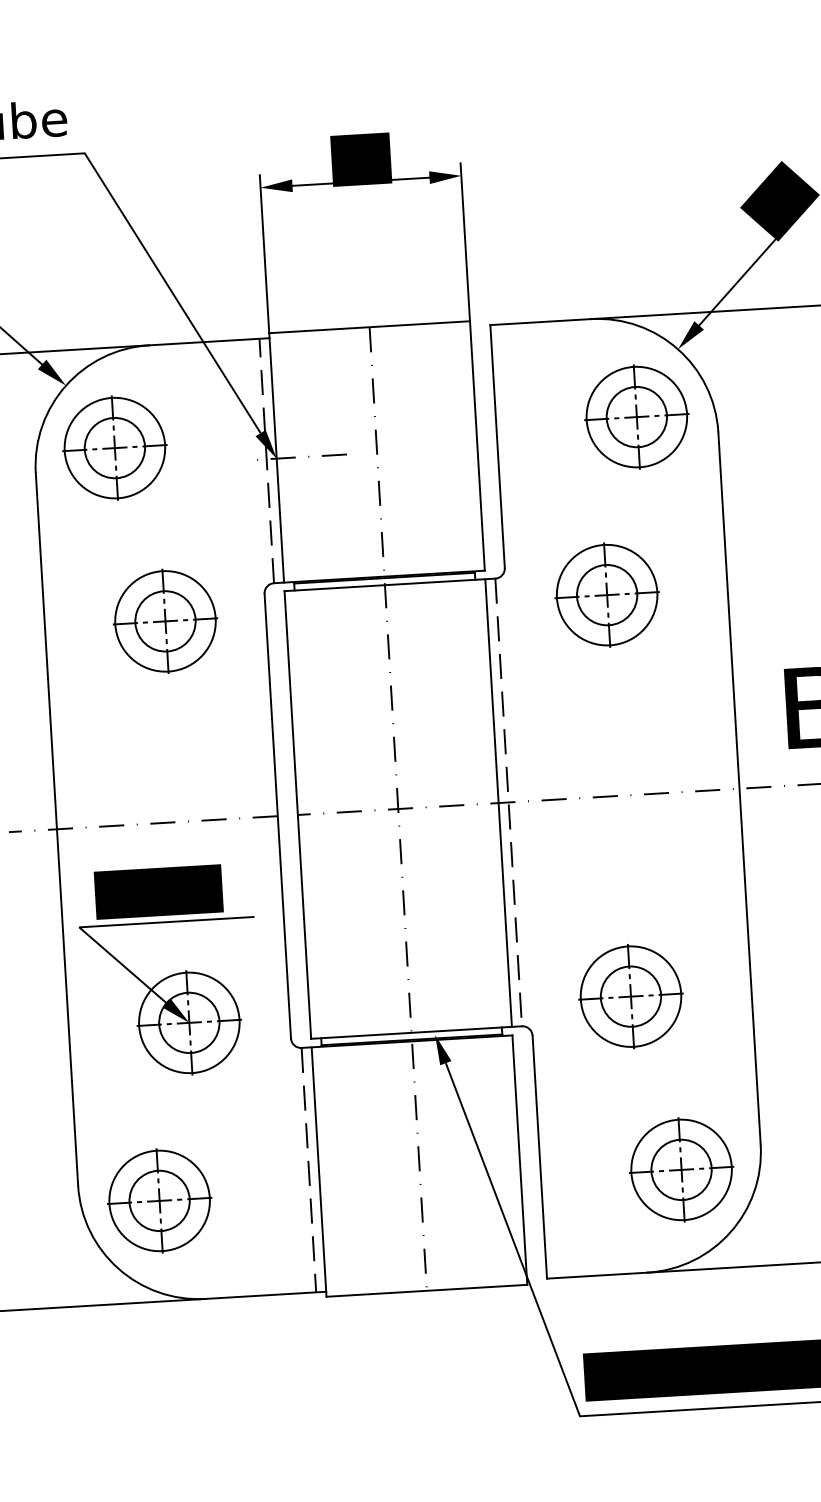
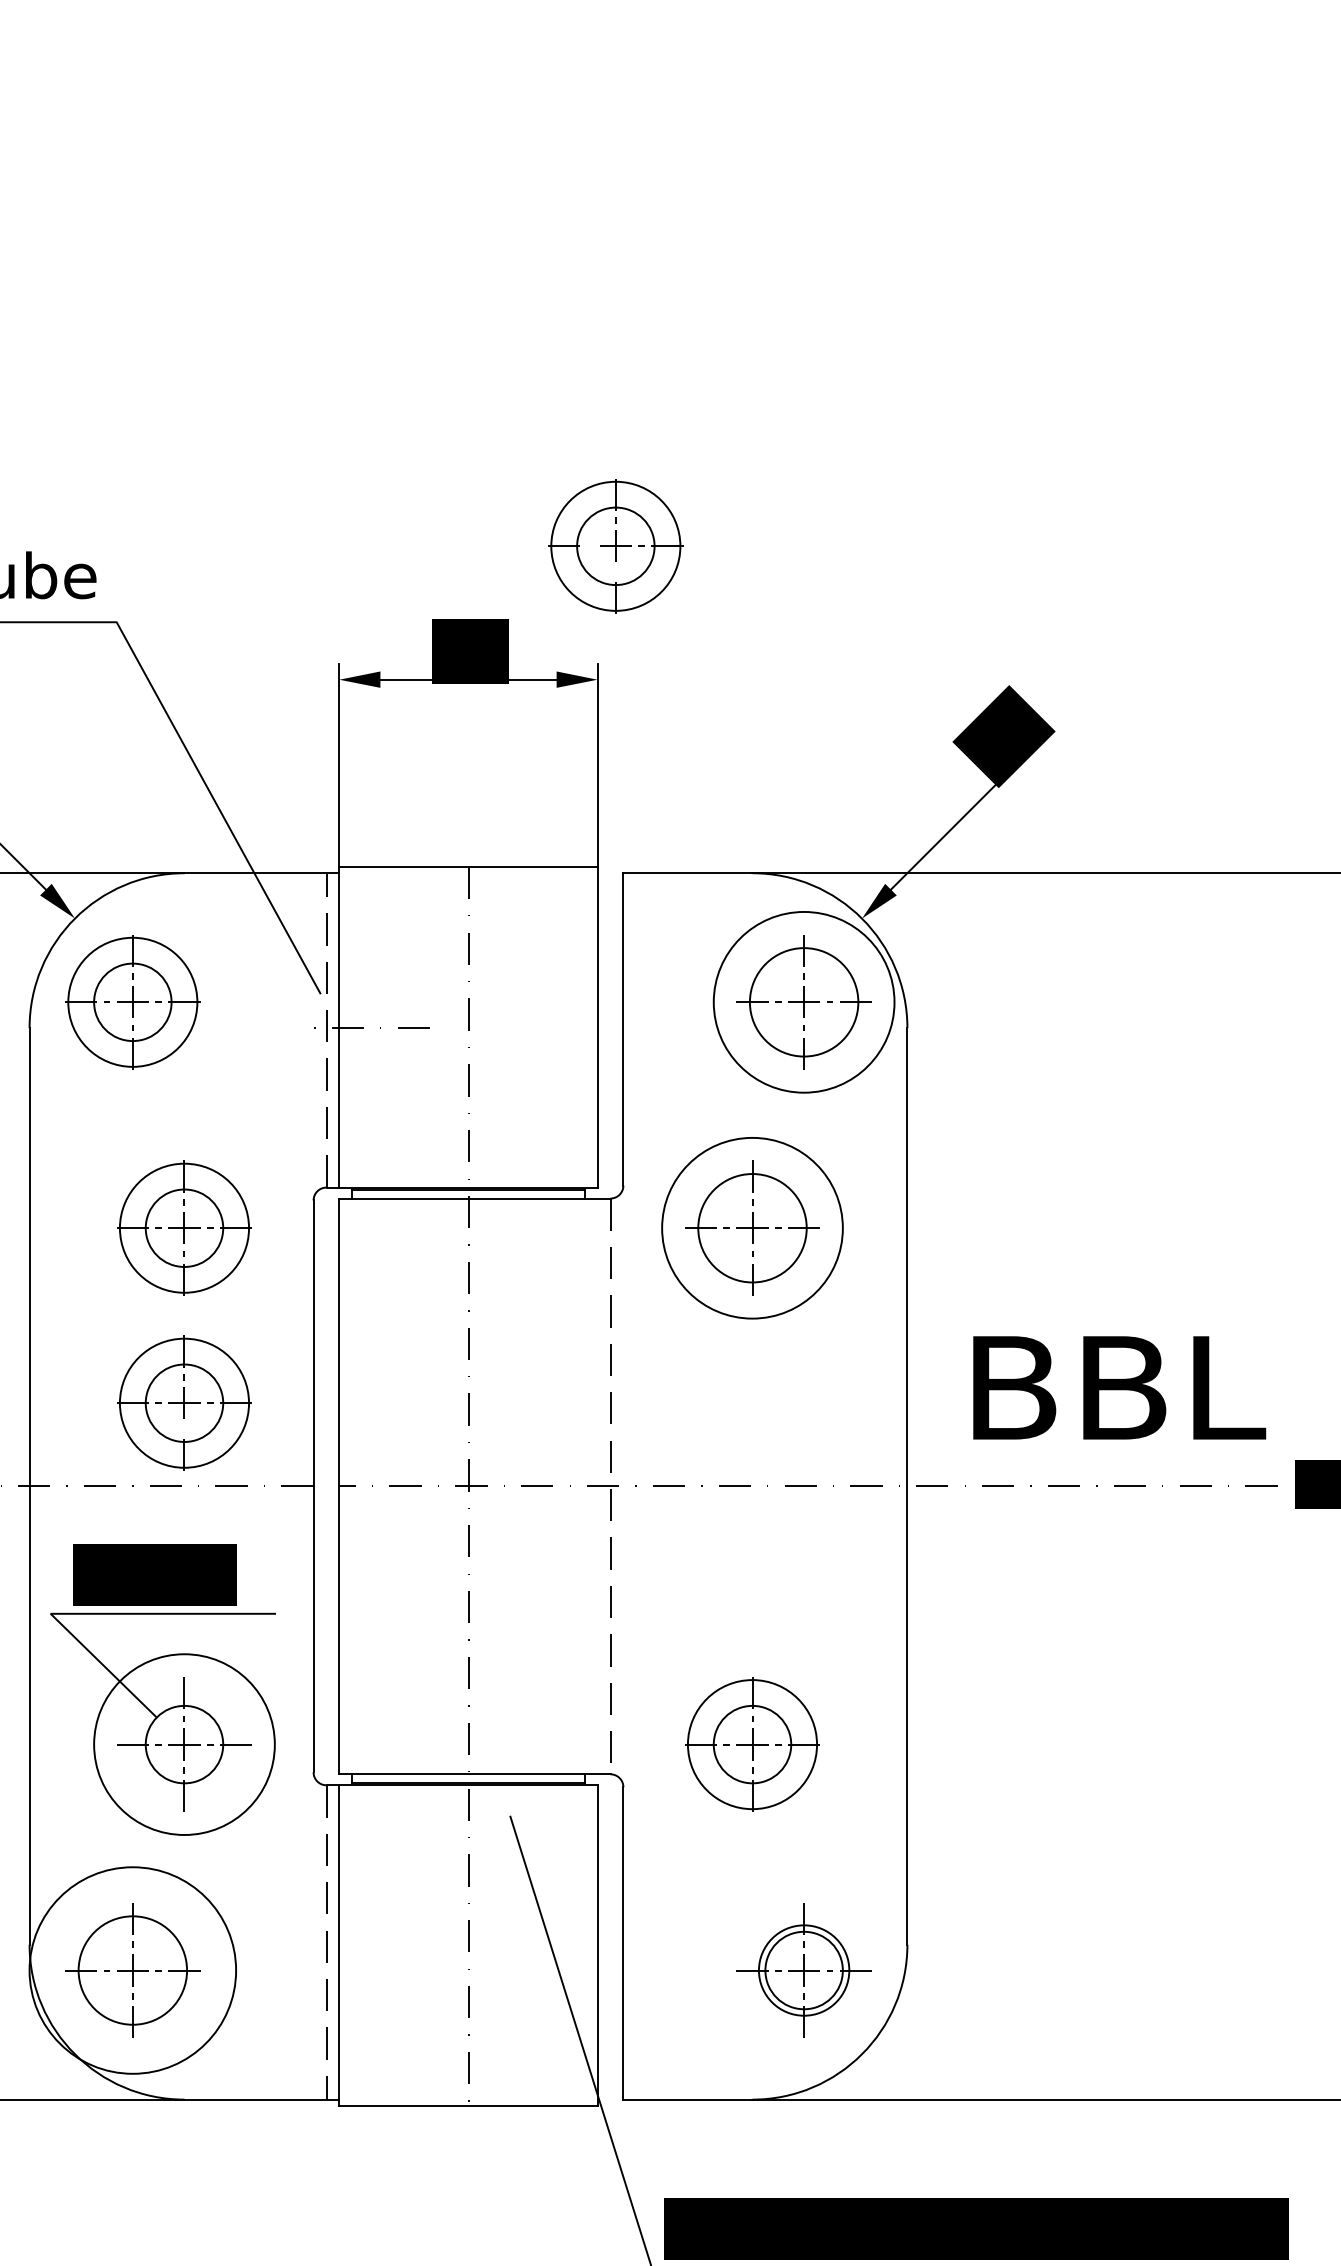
part: (469, 71) -> (615, 546), added
circle: (636, 416) -> (803, 1001), size x1.4
circle: (636, 417) -> (803, 1002), size x1.4
fill: (265, 444) -> (326, 1009), removed
circle: (607, 594) -> (752, 1227), size x1.4
circle: (607, 594) -> (752, 1227), size x1.4
part: (173, 756) -> (184, 1402), added
line: (498, 803) -> (597, 1486), removed
fill: (175, 1011) -> (167, 1728), removed
circle: (189, 1022) -> (184, 1744), size x1.4
fill: (442, 1049) -> (507, 1798), removed
circle: (681, 1169) -> (803, 1970), size x0.7
circle: (159, 1200) -> (132, 1970), size x1.4
circle: (159, 1200) -> (132, 1970), size x1.6

